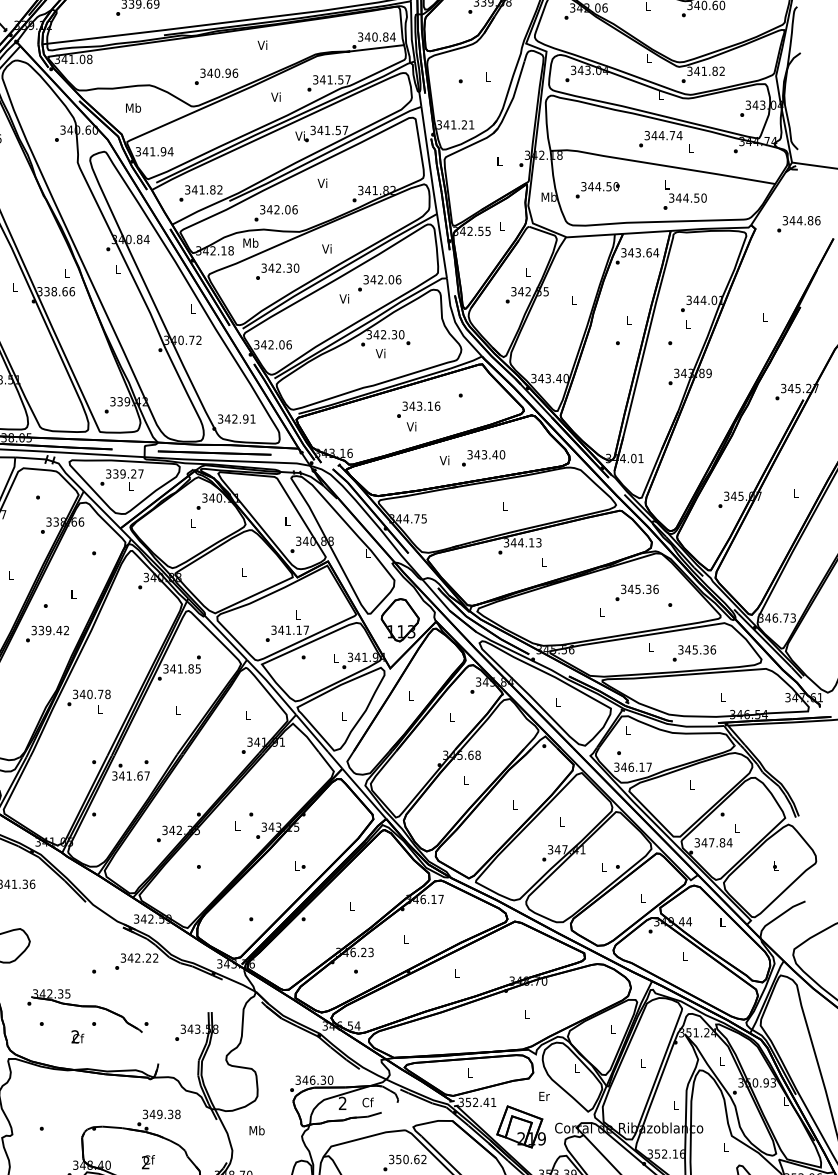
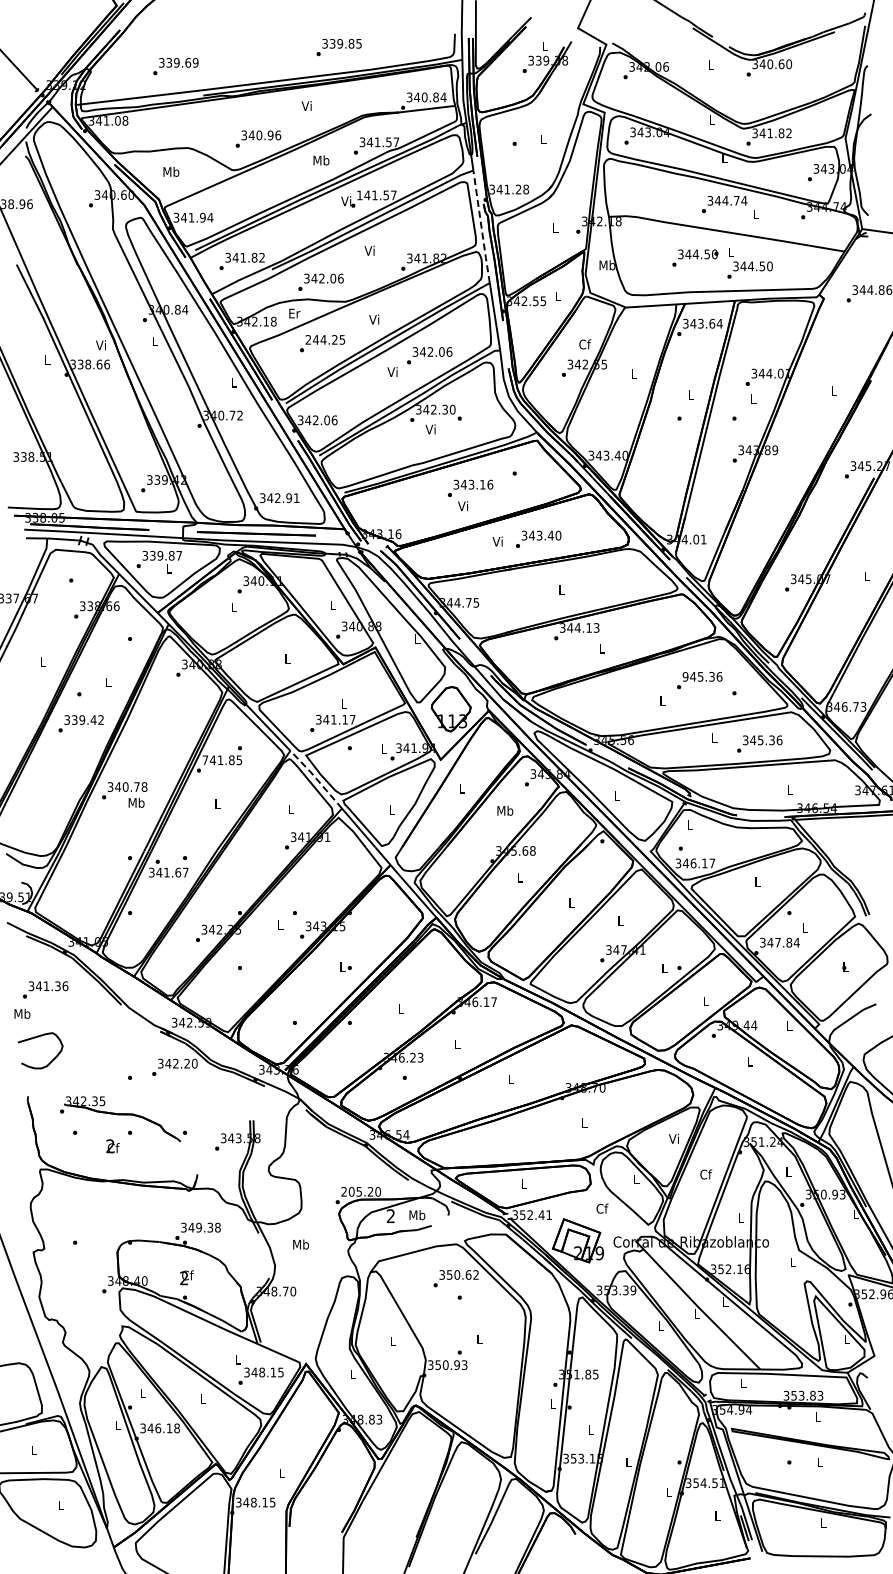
text: (276, 97) -> (321, 160), Vi -> Mb
text: (472, 124) -> (526, 189), 341.21 -> 341.28
text: (312, 130) -> (359, 195), 341.57 -> 141.57
line: (429, 160) -> (481, 226), solid -> dashed
text: (597, 189) -> (695, 257), moved
text: (250, 243) -> (294, 313), Mb -> Er
text: (280, 267) -> (325, 339), 342.30 -> 244.25
text: (528, 272) -> (585, 344), L -> Cf
text: (65, 273) -> (100, 345), L -> Vi
text: (133, 473) -> (171, 555), 339.27 -> 339.87
text: (623, 589) -> (685, 676), 345.36 -> 945.36
text: (166, 669) -> (205, 760), 341.85 -> 741.85
line: (271, 686) -> (316, 778), solid -> dashed
text: (100, 709) -> (136, 802), L -> Mb
text: (451, 716) -> (505, 810), L -> Mb
text: (155, 957) -> (194, 1063), 342.22 -> 342.20
text: (612, 1029) -> (673, 1138), L -> Vi
text: (643, 1063) -> (706, 1174), L -> Cf
text: (310, 1079) -> (357, 1191), 346.30 -> 205.20
text: (544, 1096) -> (602, 1208), Er -> Cf
text: (368, 1102) -> (417, 1215), Cf -> Mb

